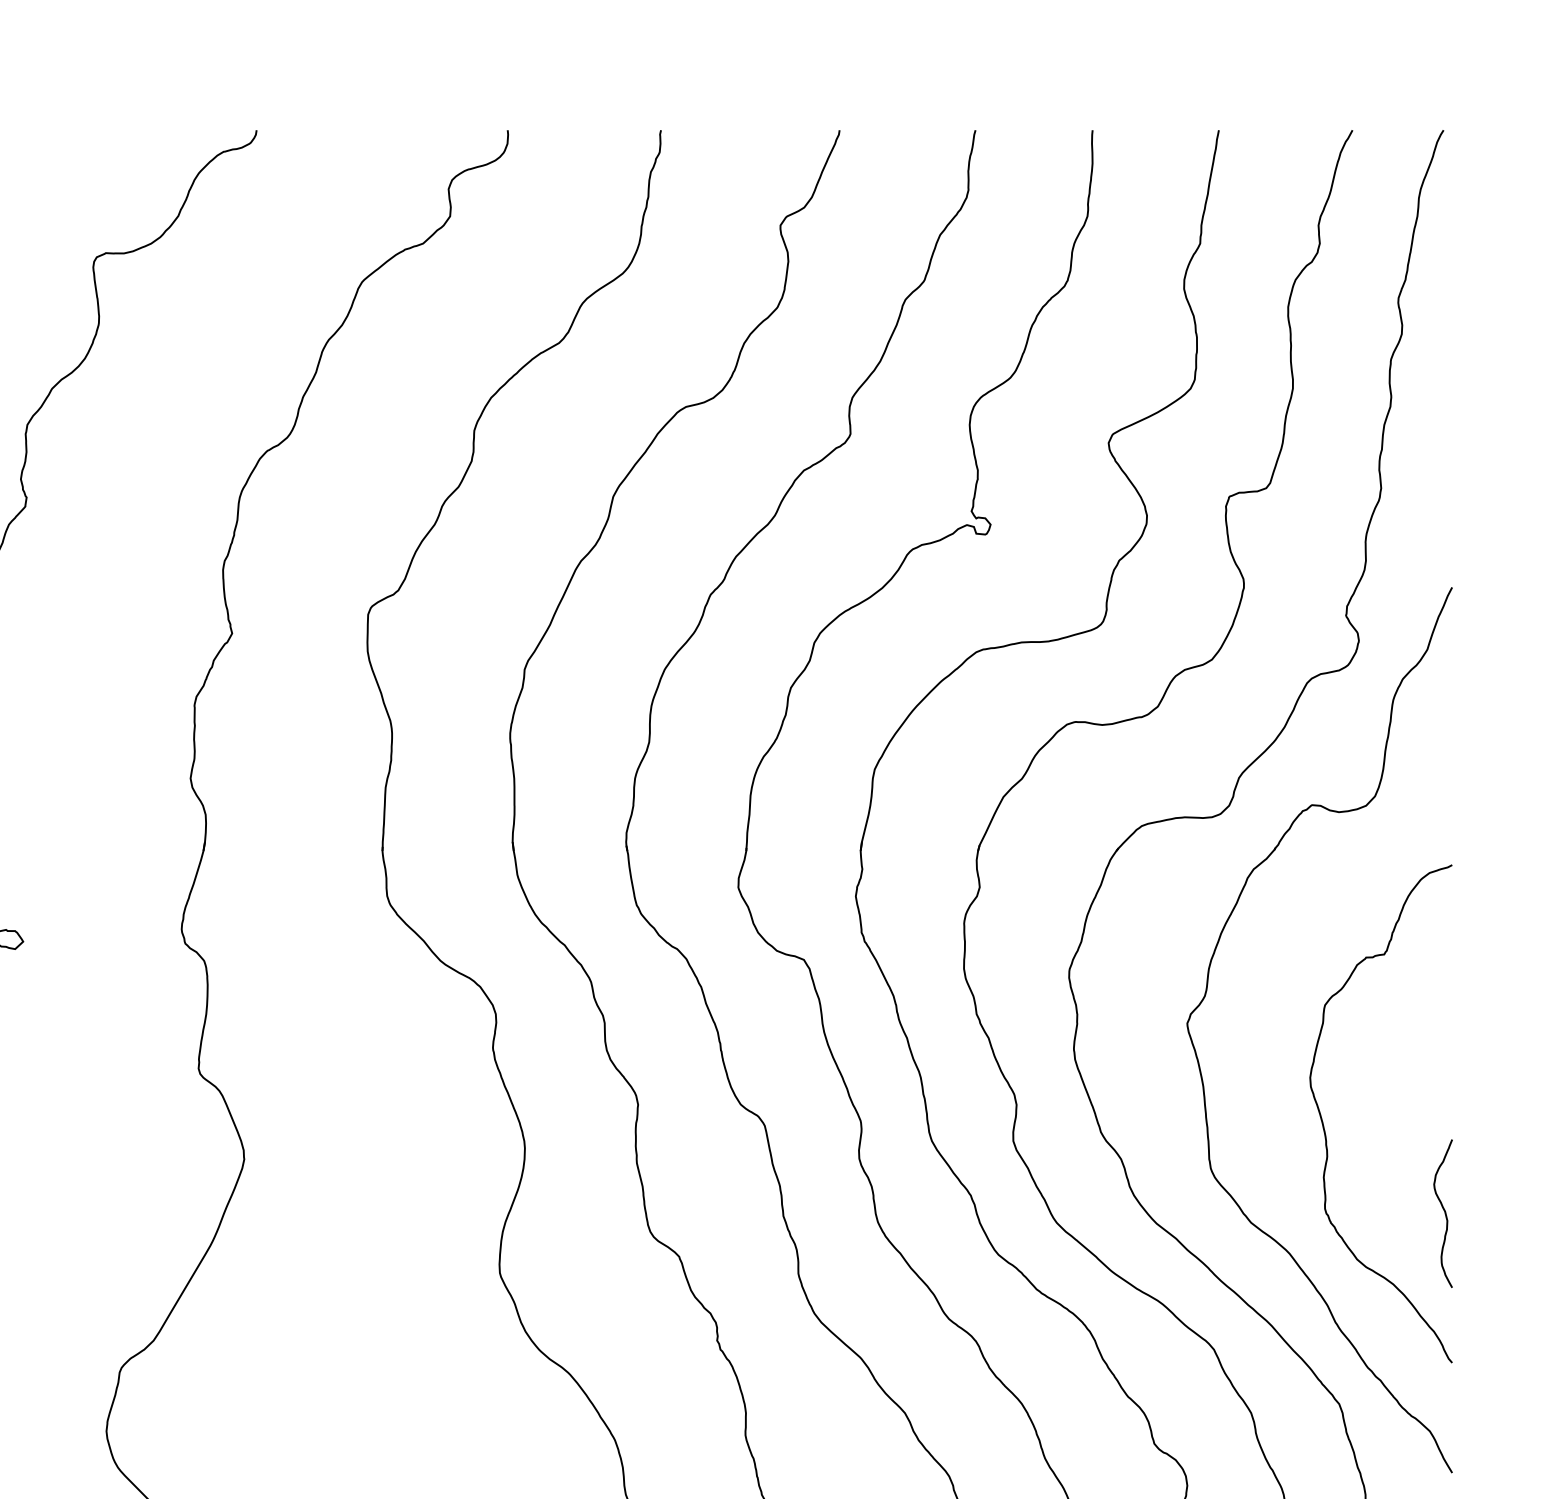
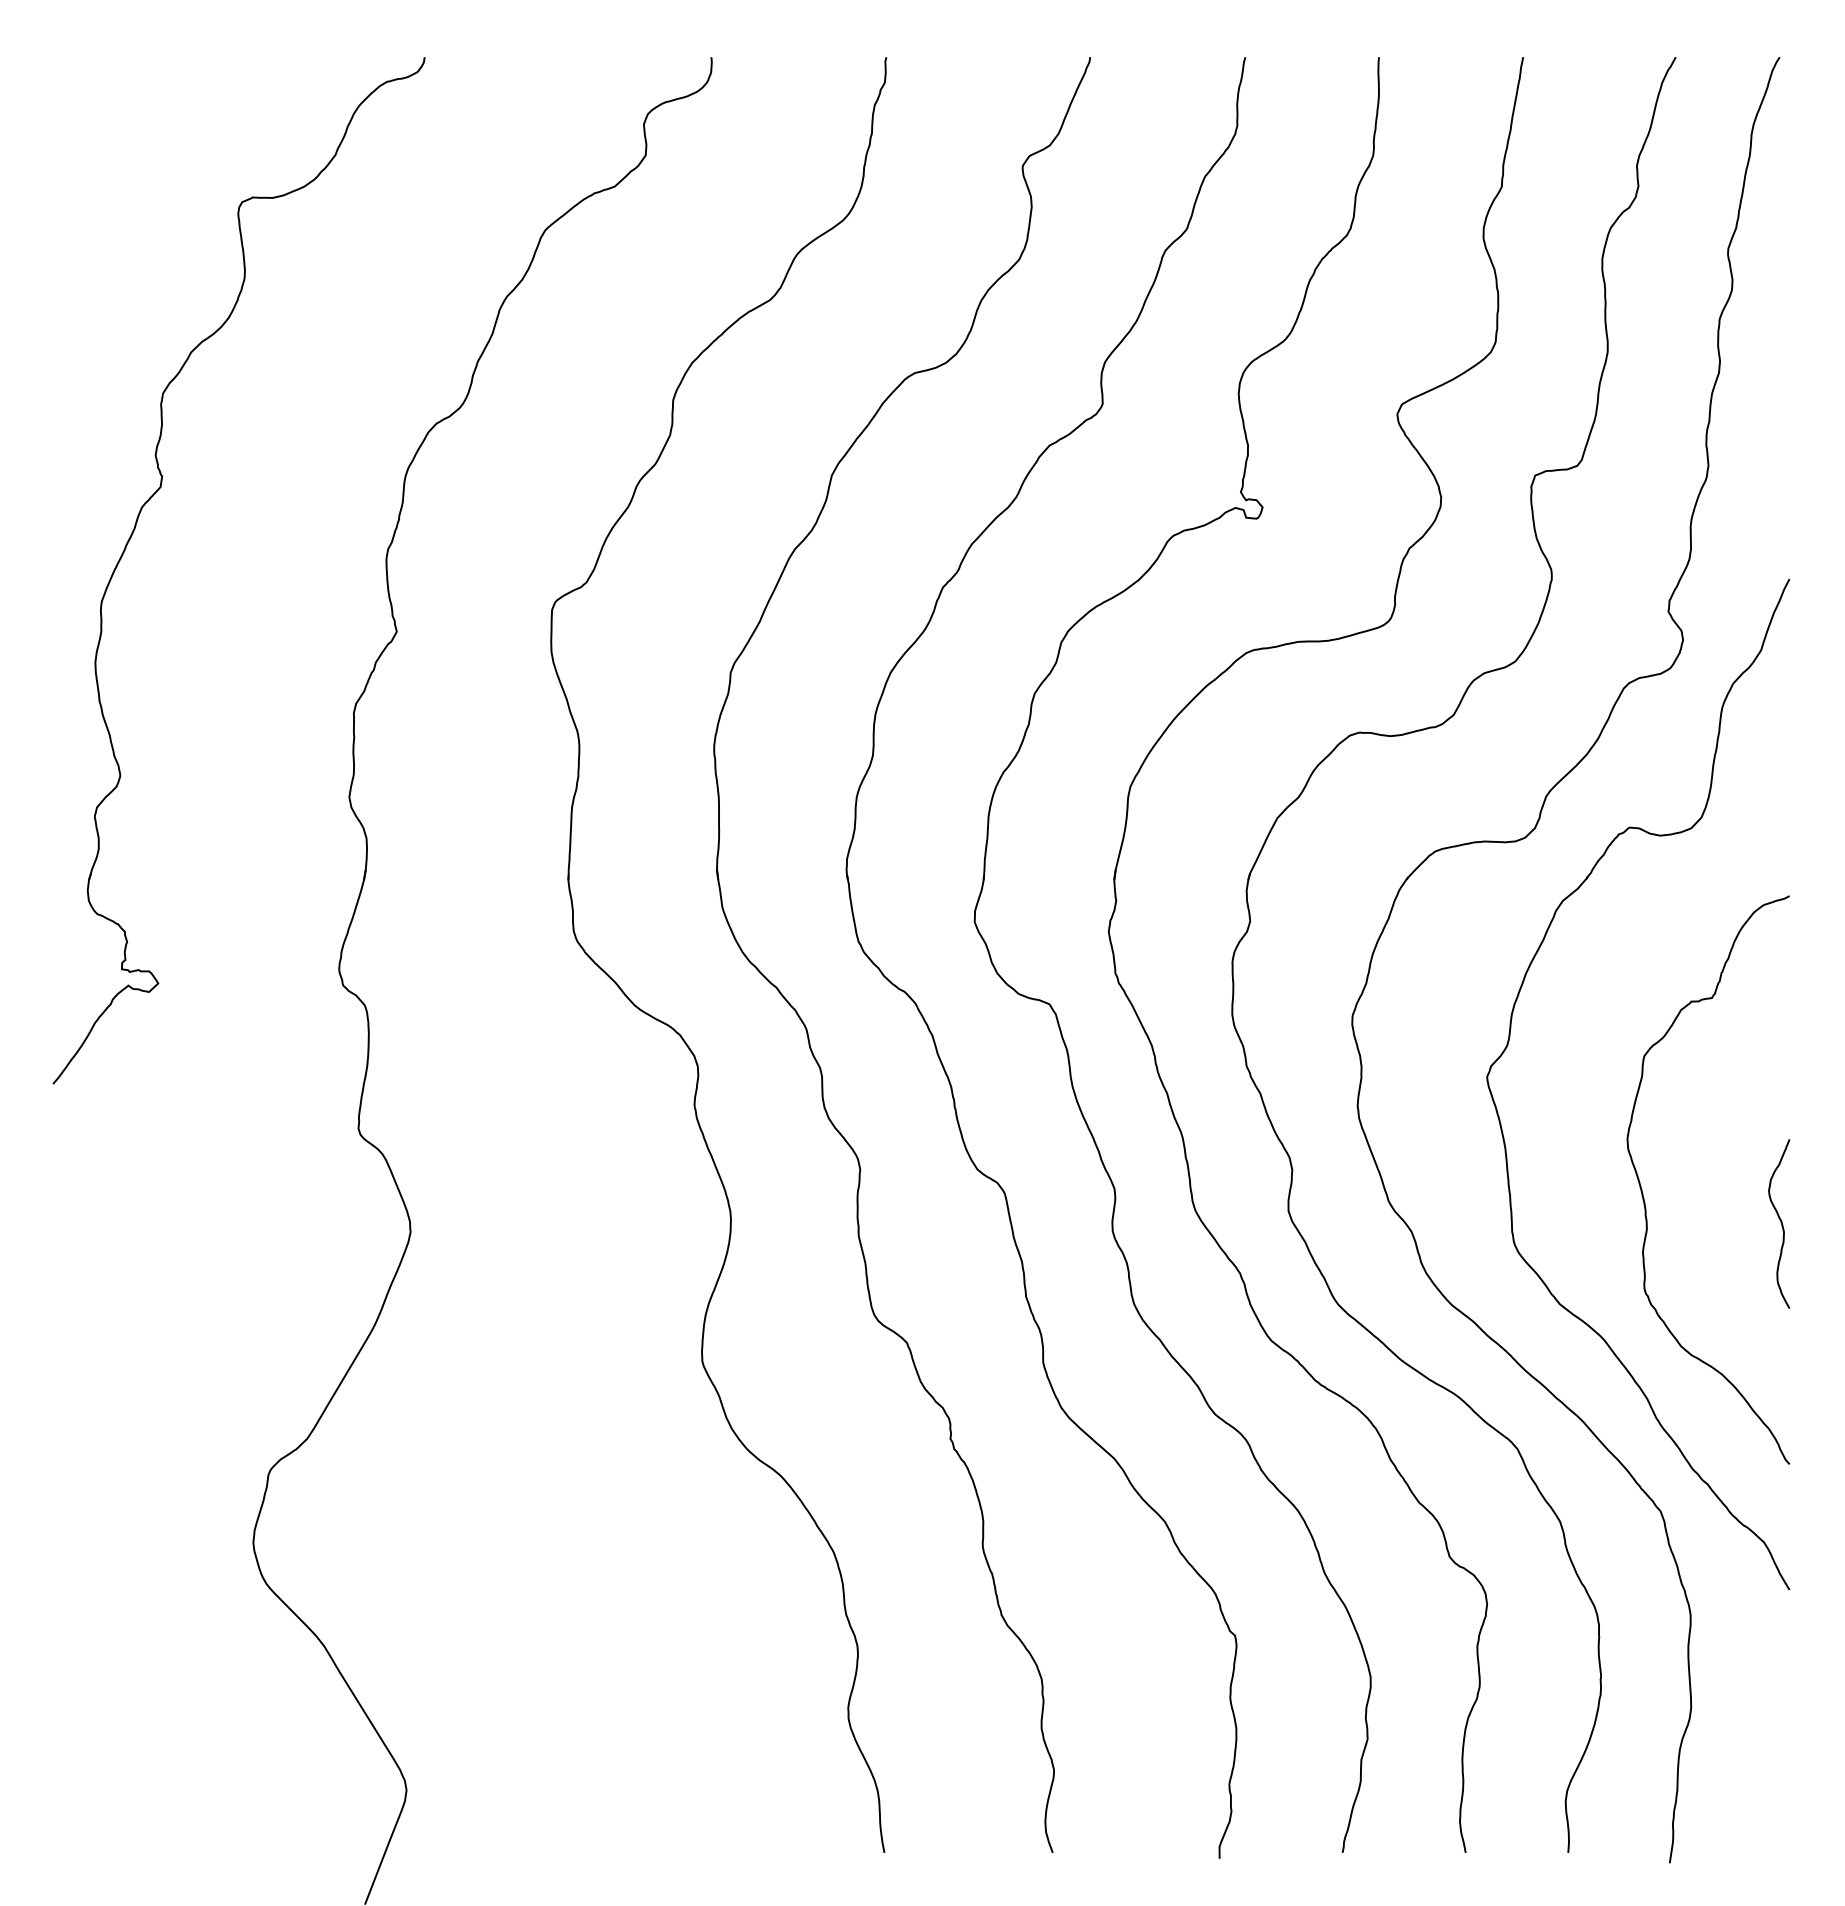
curve: (1444, 1212) -> (1780, 1222), moved

